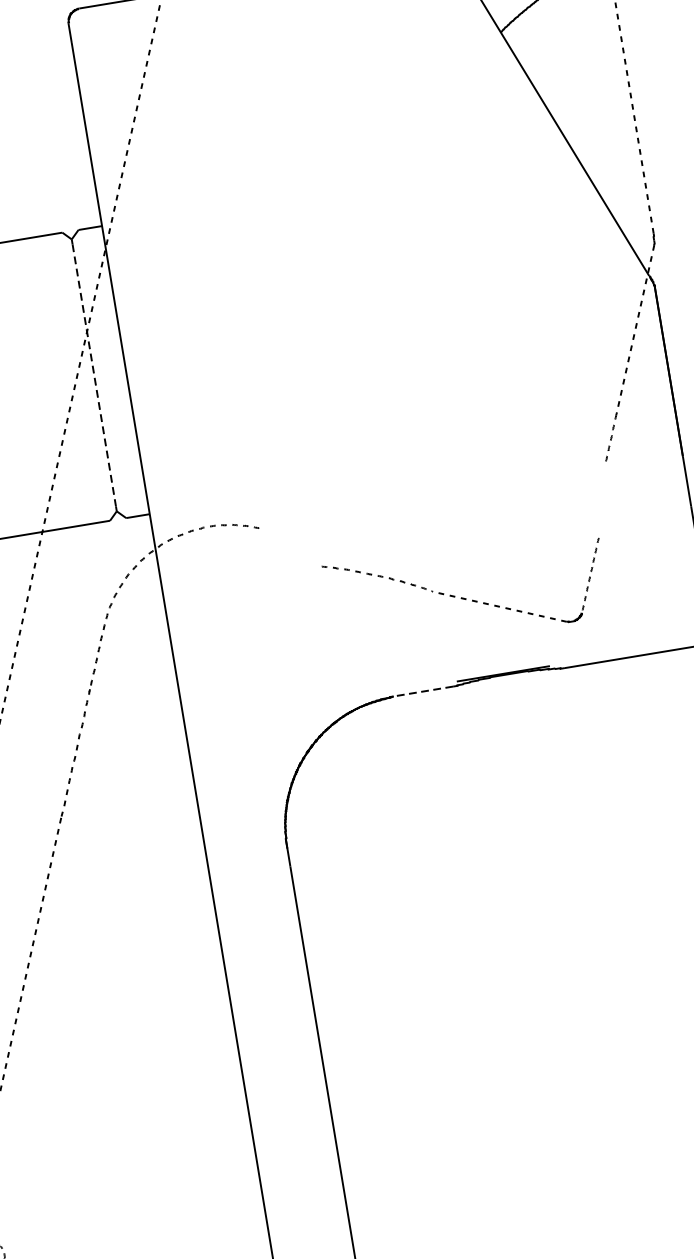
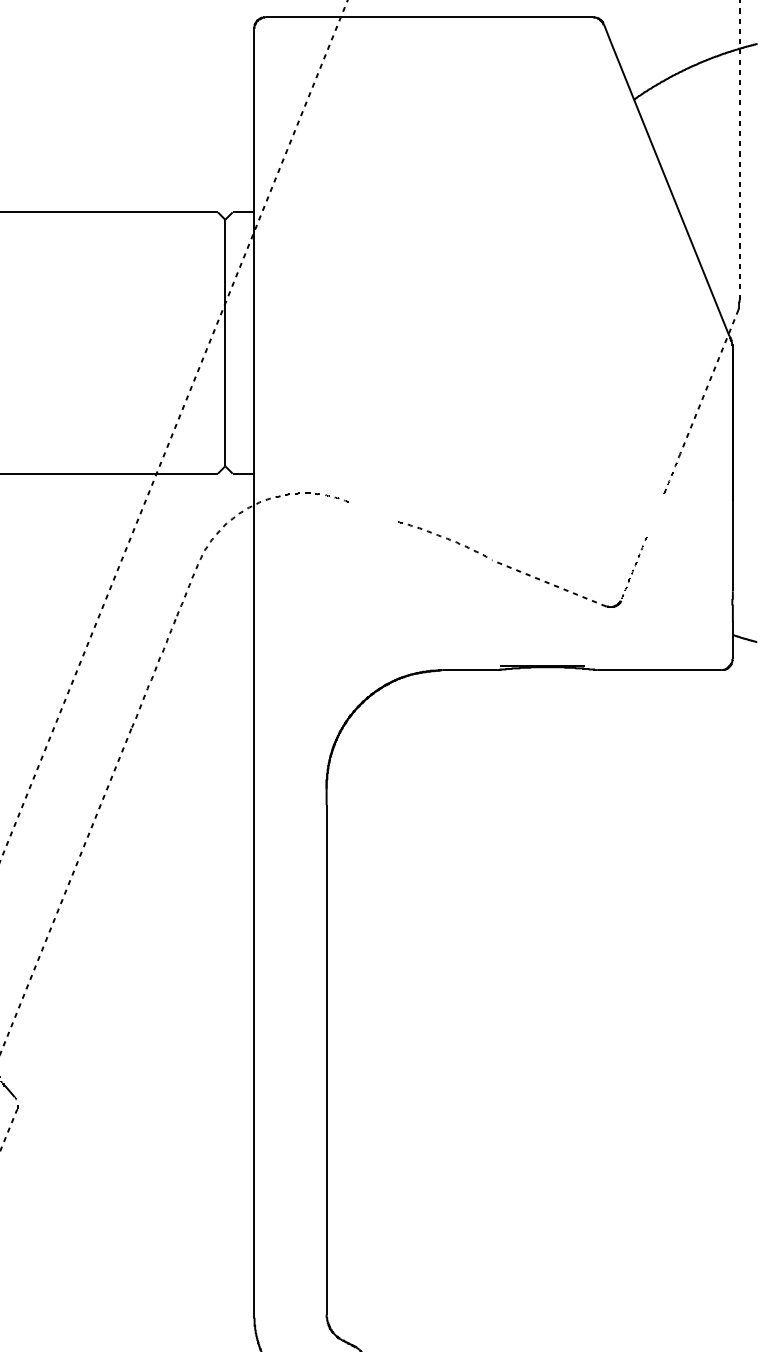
line: (94, 375) -> (225, 343), dashed -> solid
part: (465, 597) -> (520, 570), moved
line: (423, 692) -> (469, 670), dashed -> solid

